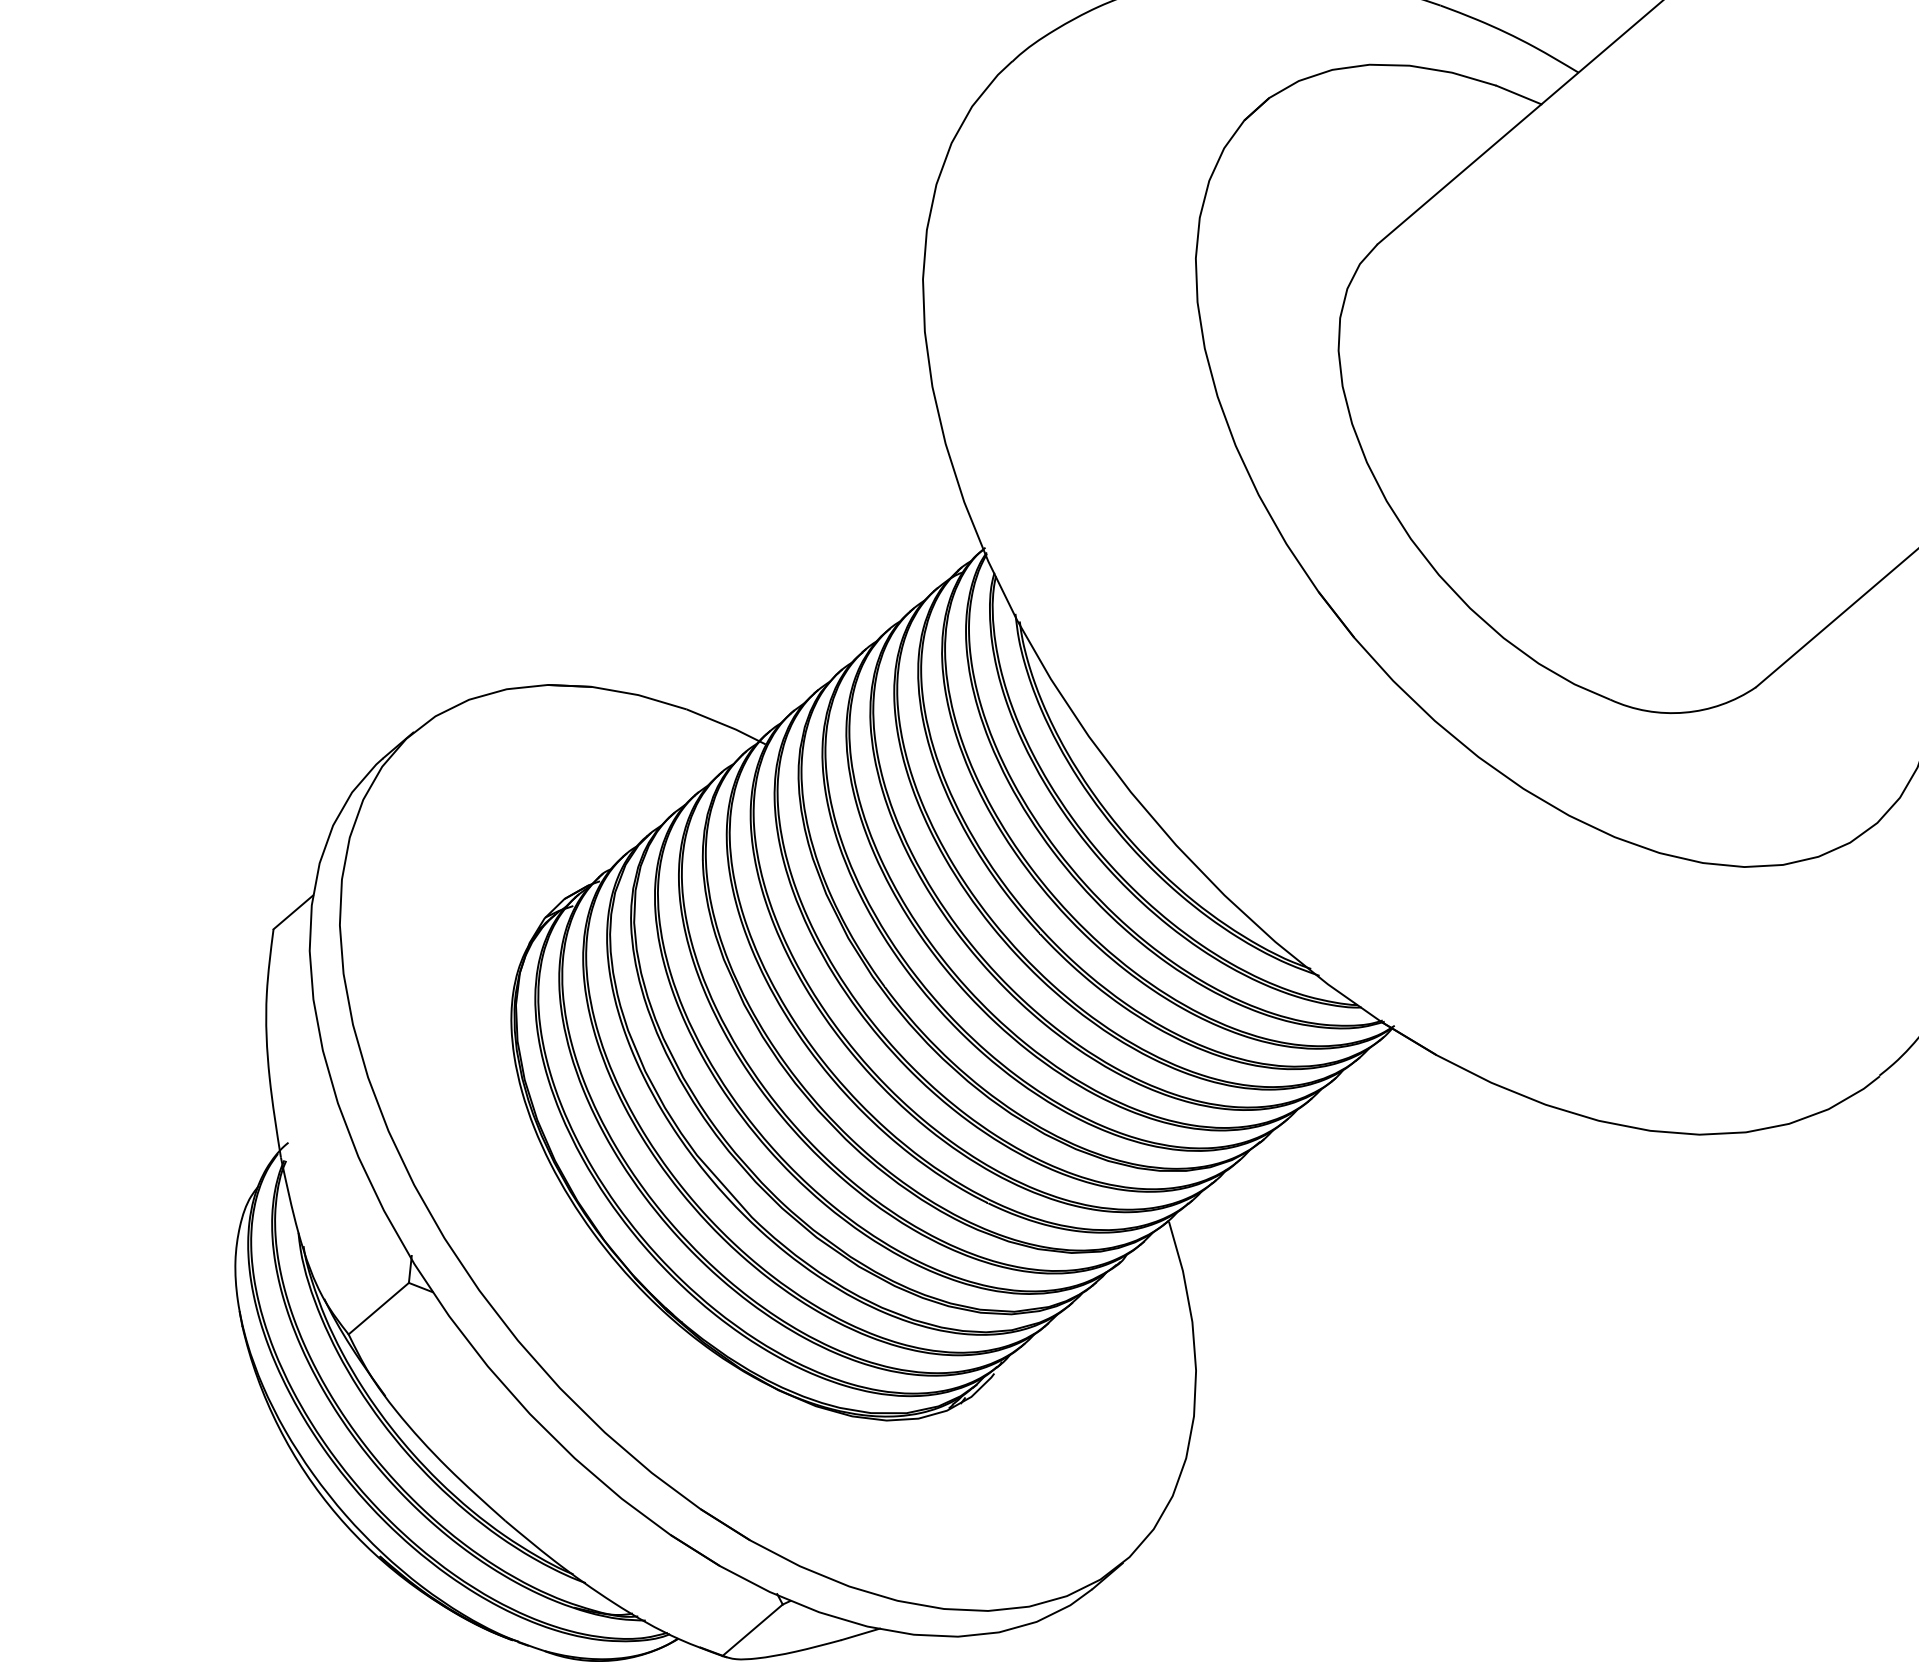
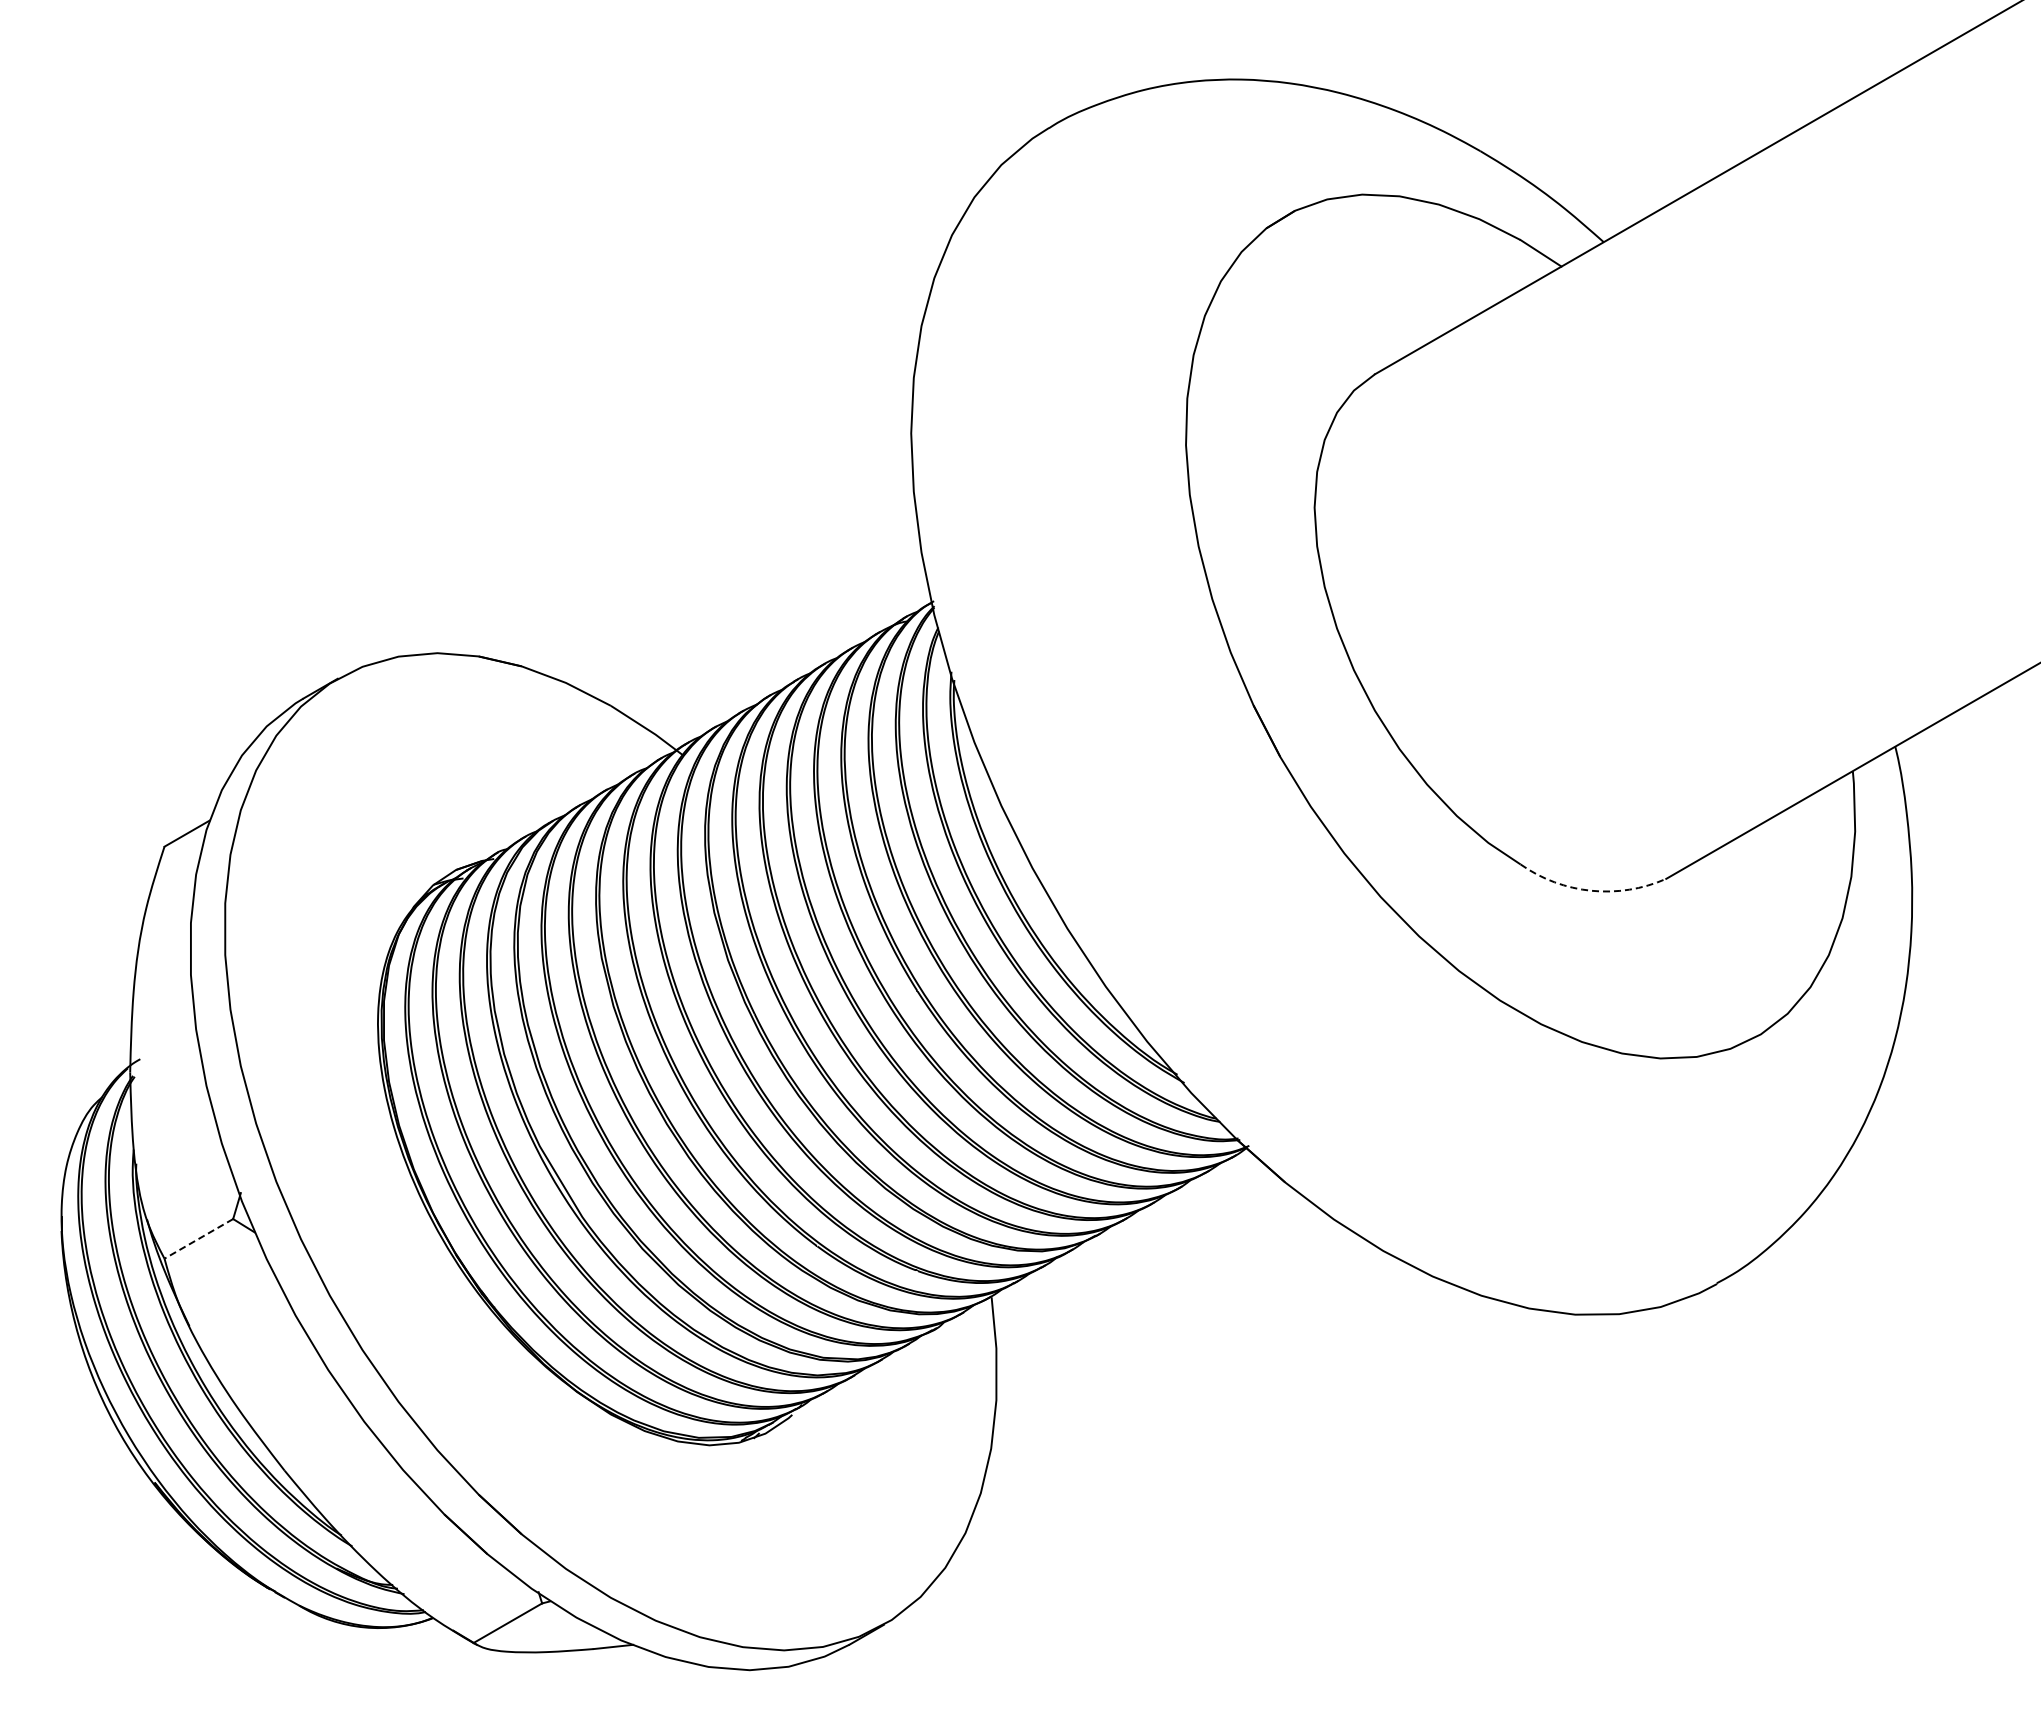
arc: (1684, 712) -> (1591, 890), solid -> dashed
line: (378, 1308) -> (198, 1238), solid -> dashed

